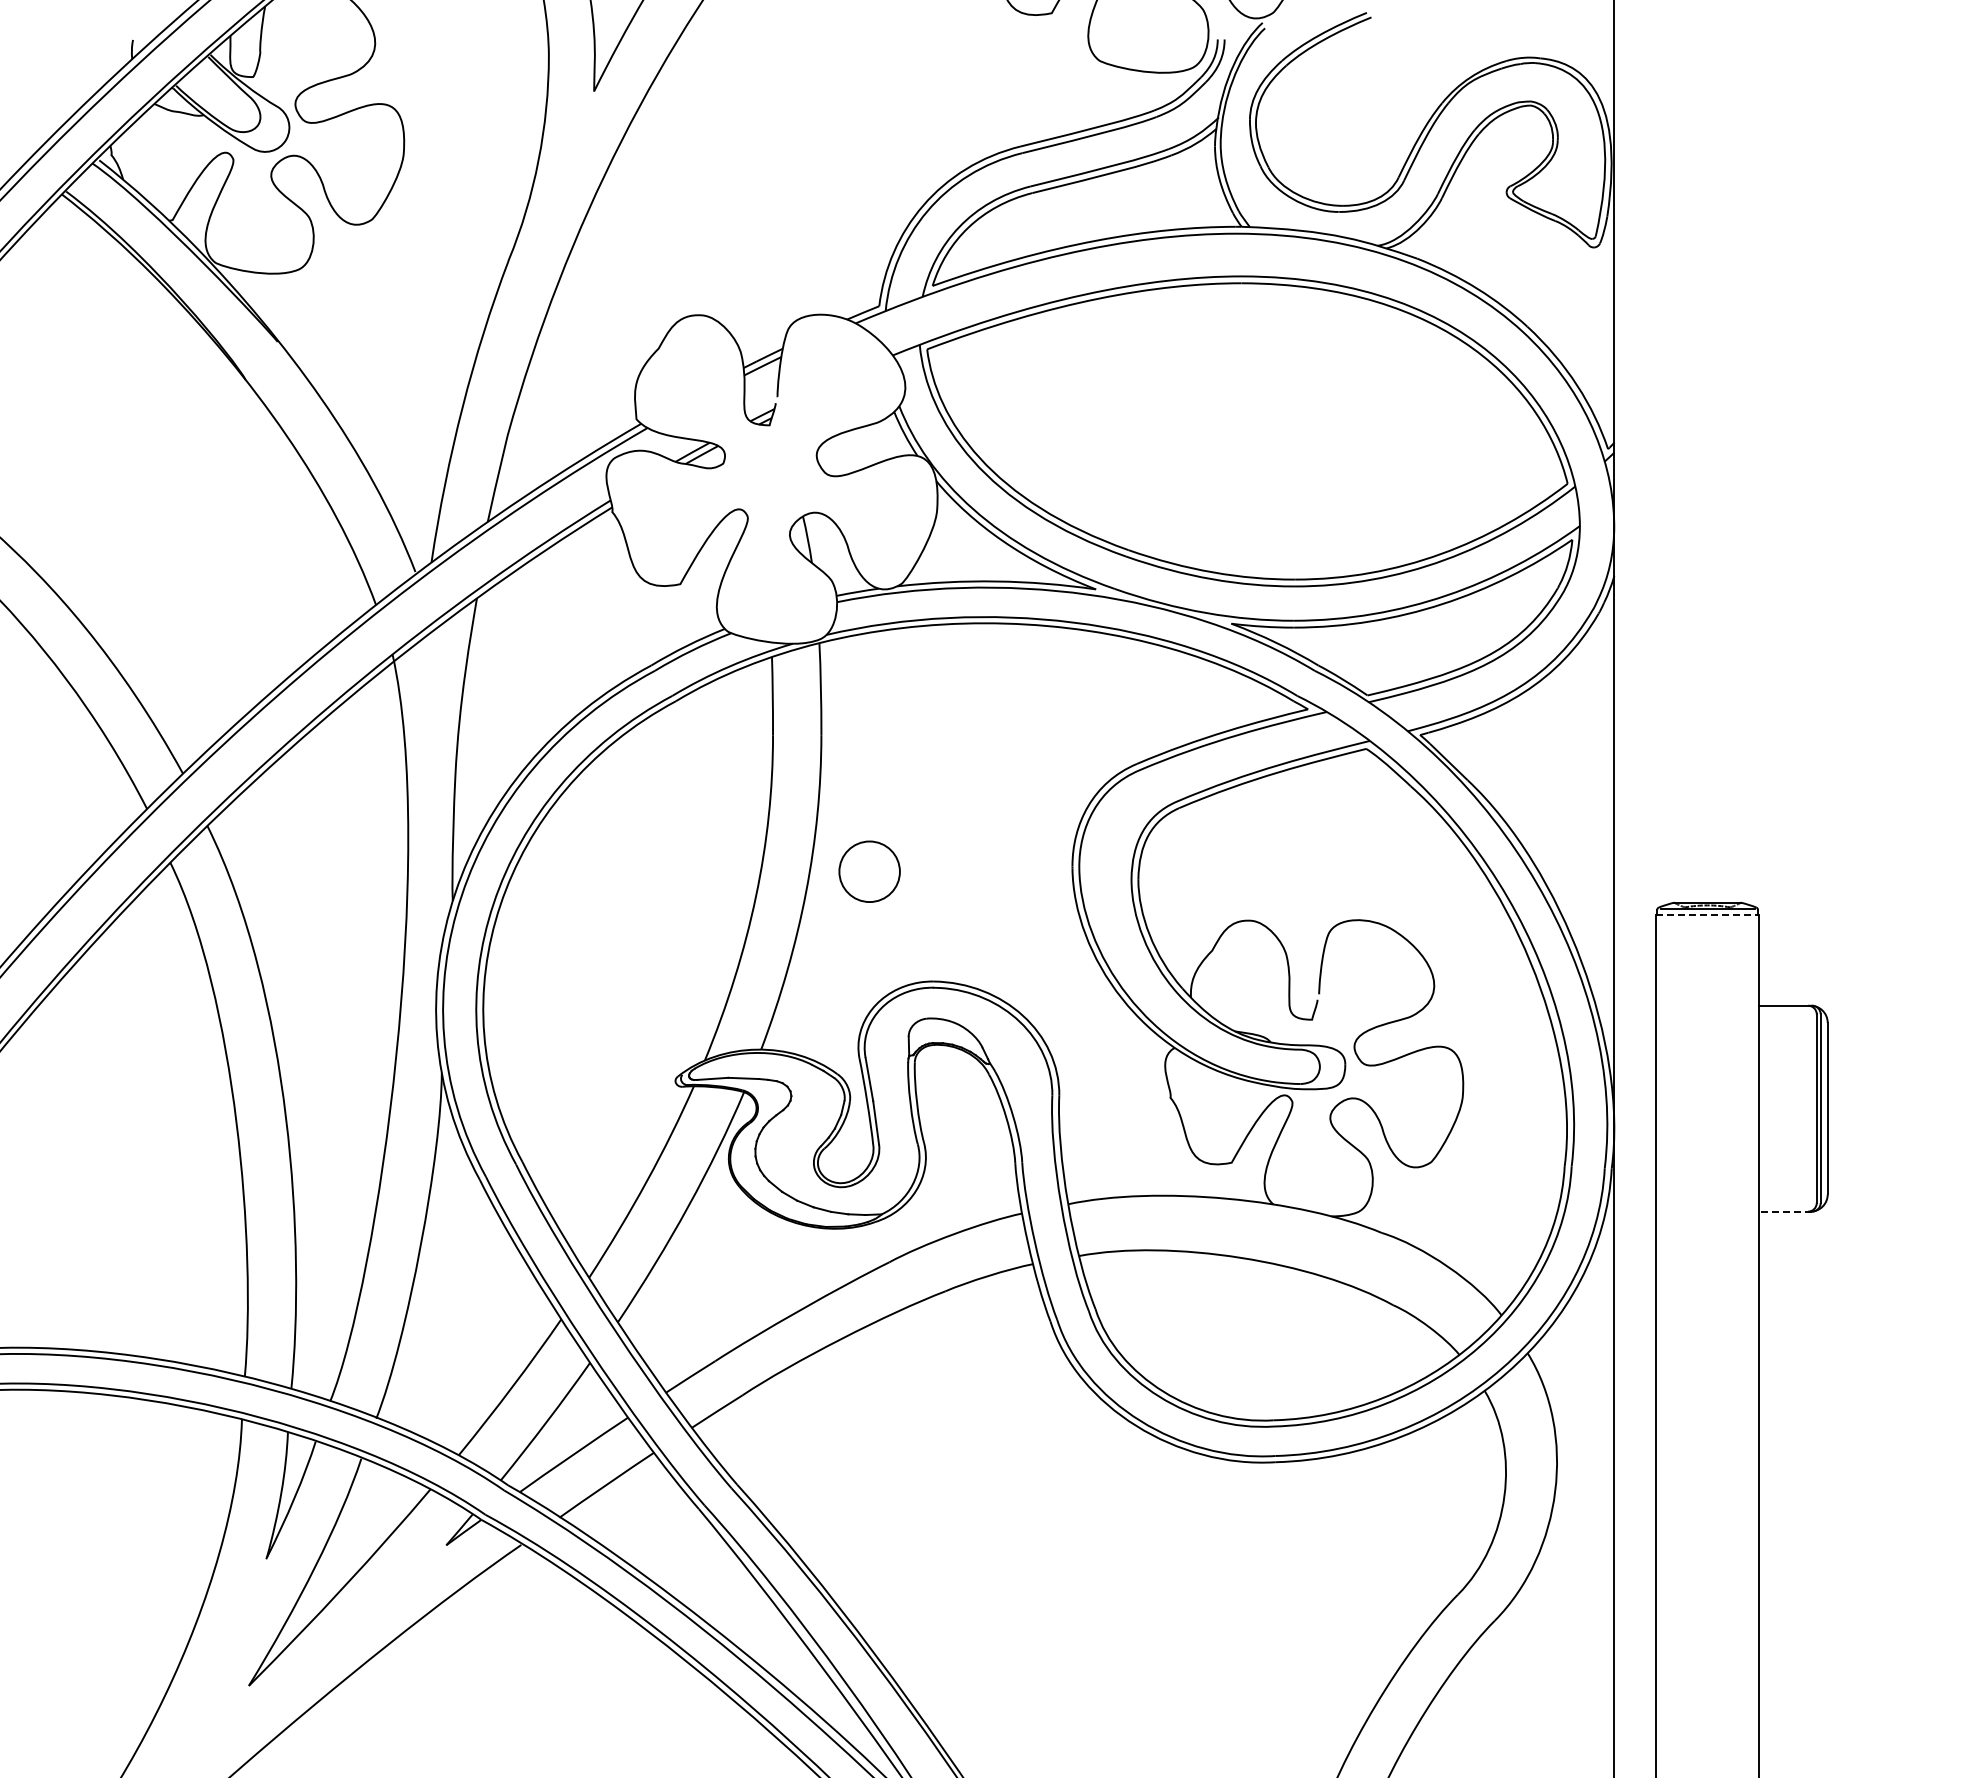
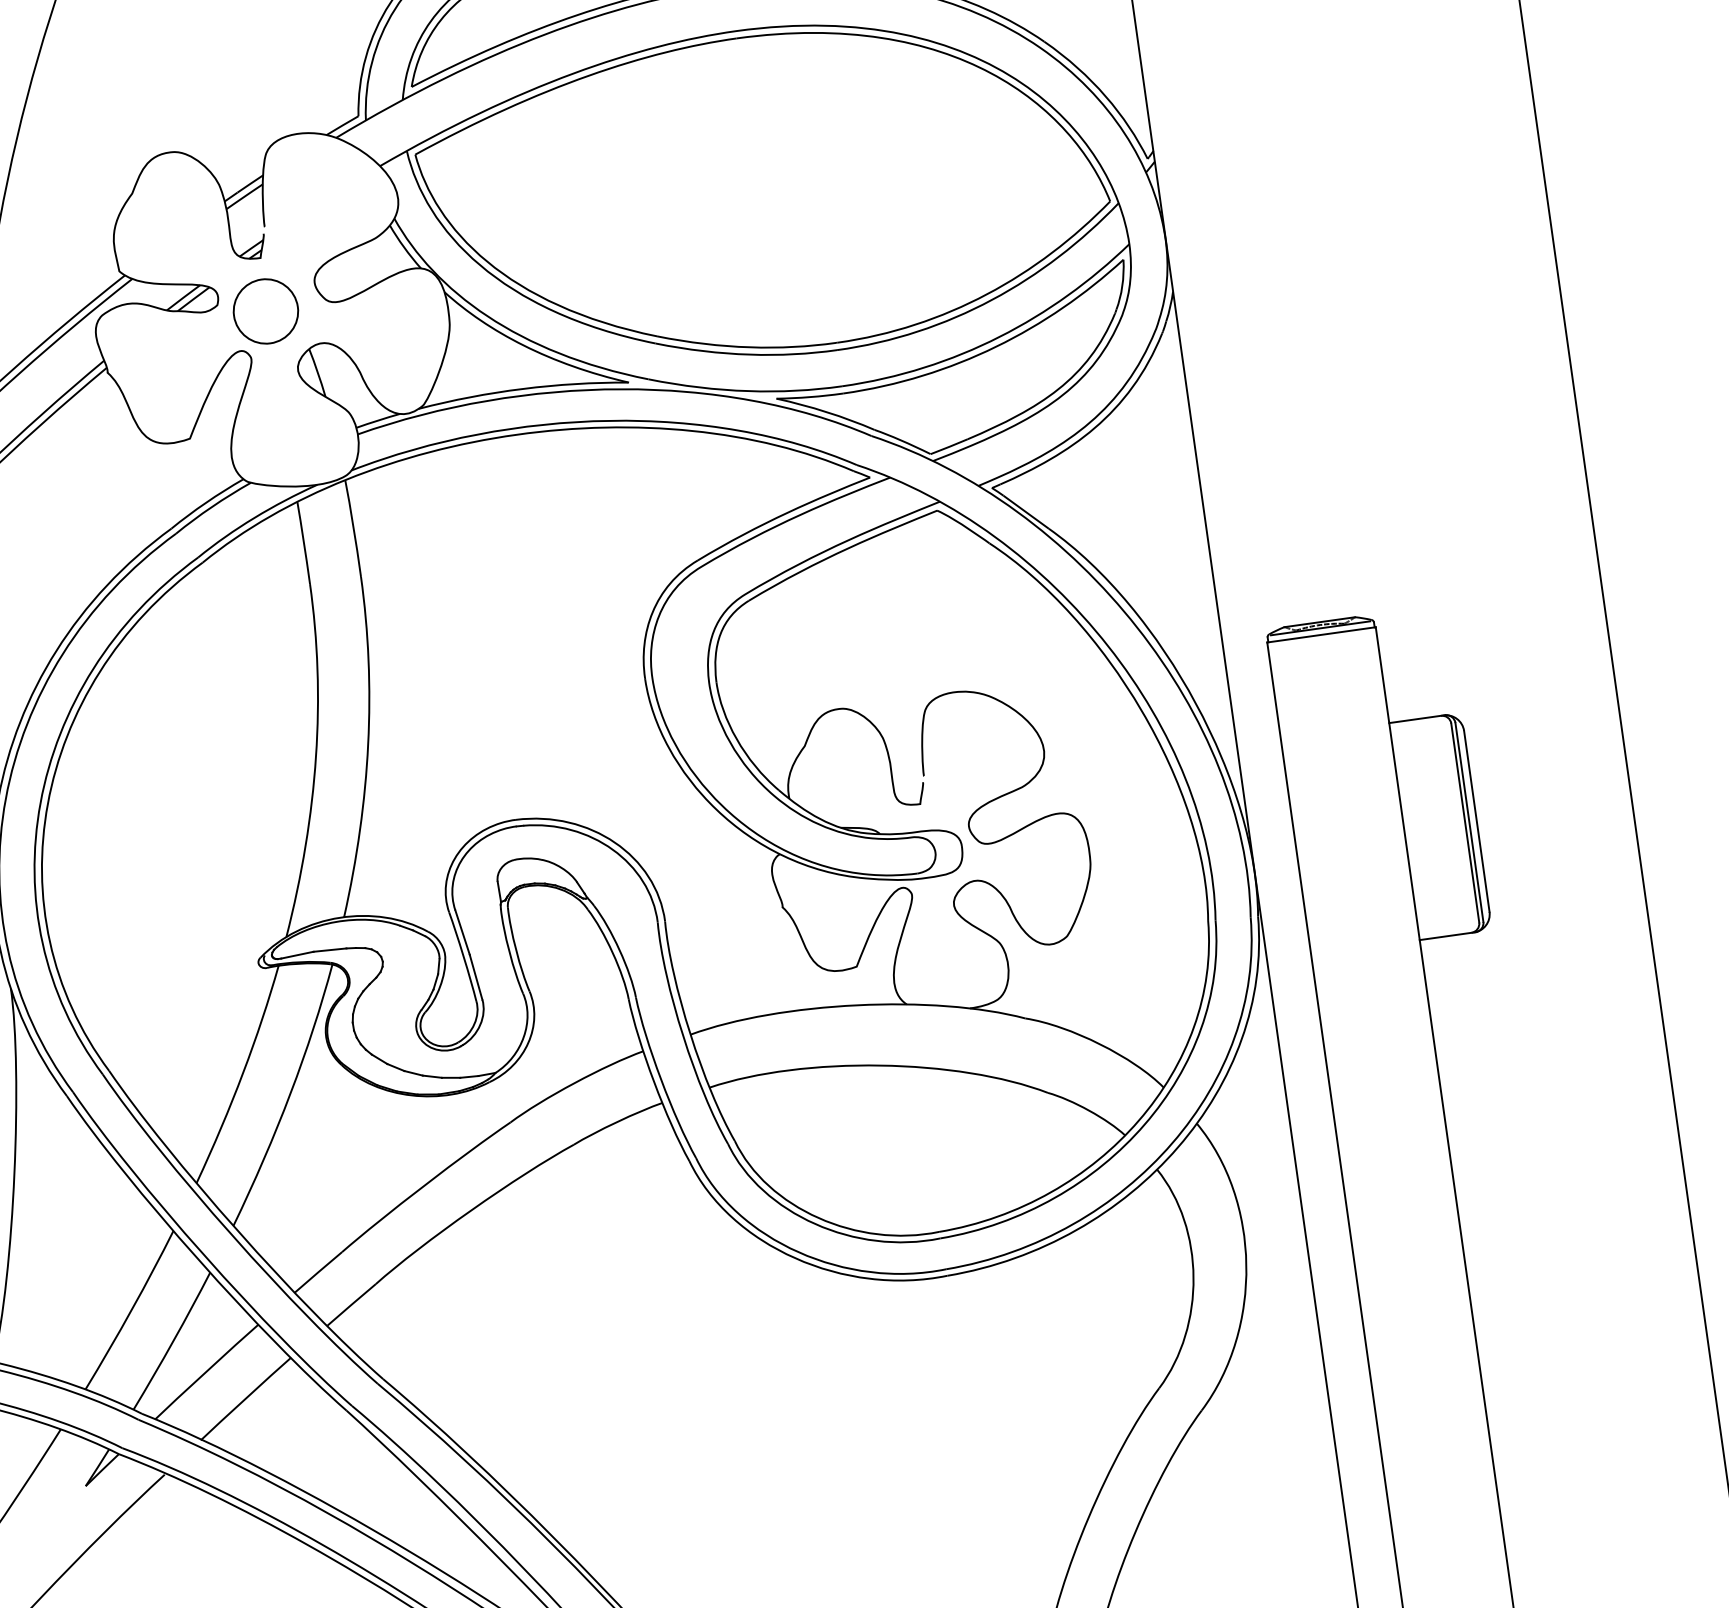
part: (869, 871) -> (265, 311), moved
line: (1708, 914) -> (1322, 634), dashed -> solid
line: (1785, 1211) -> (1447, 936), dashed -> solid

